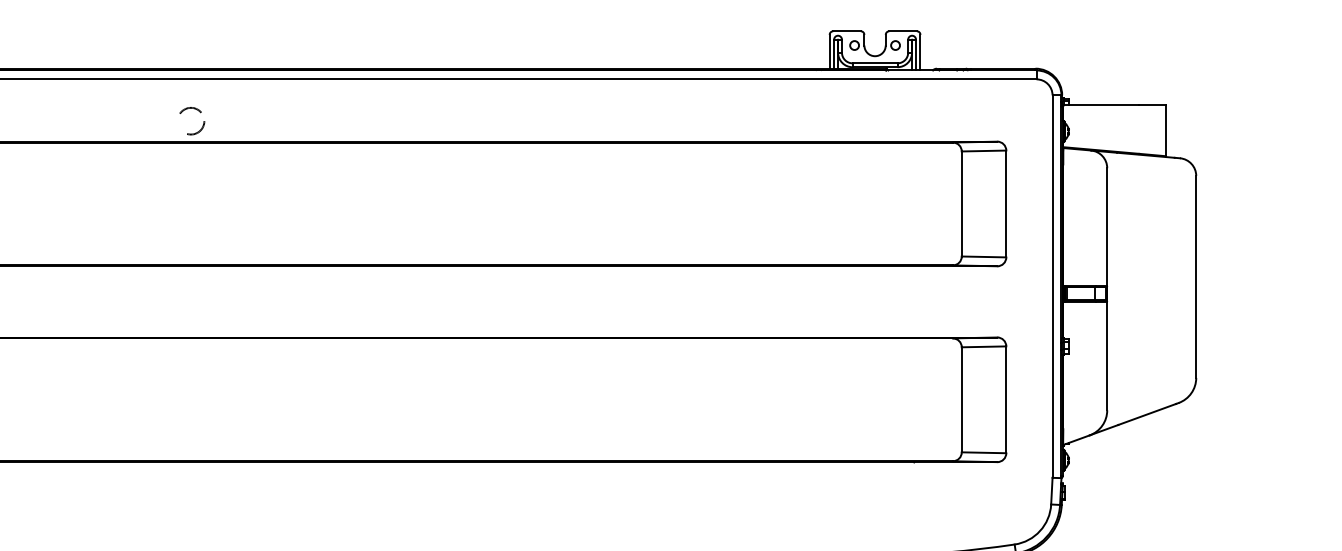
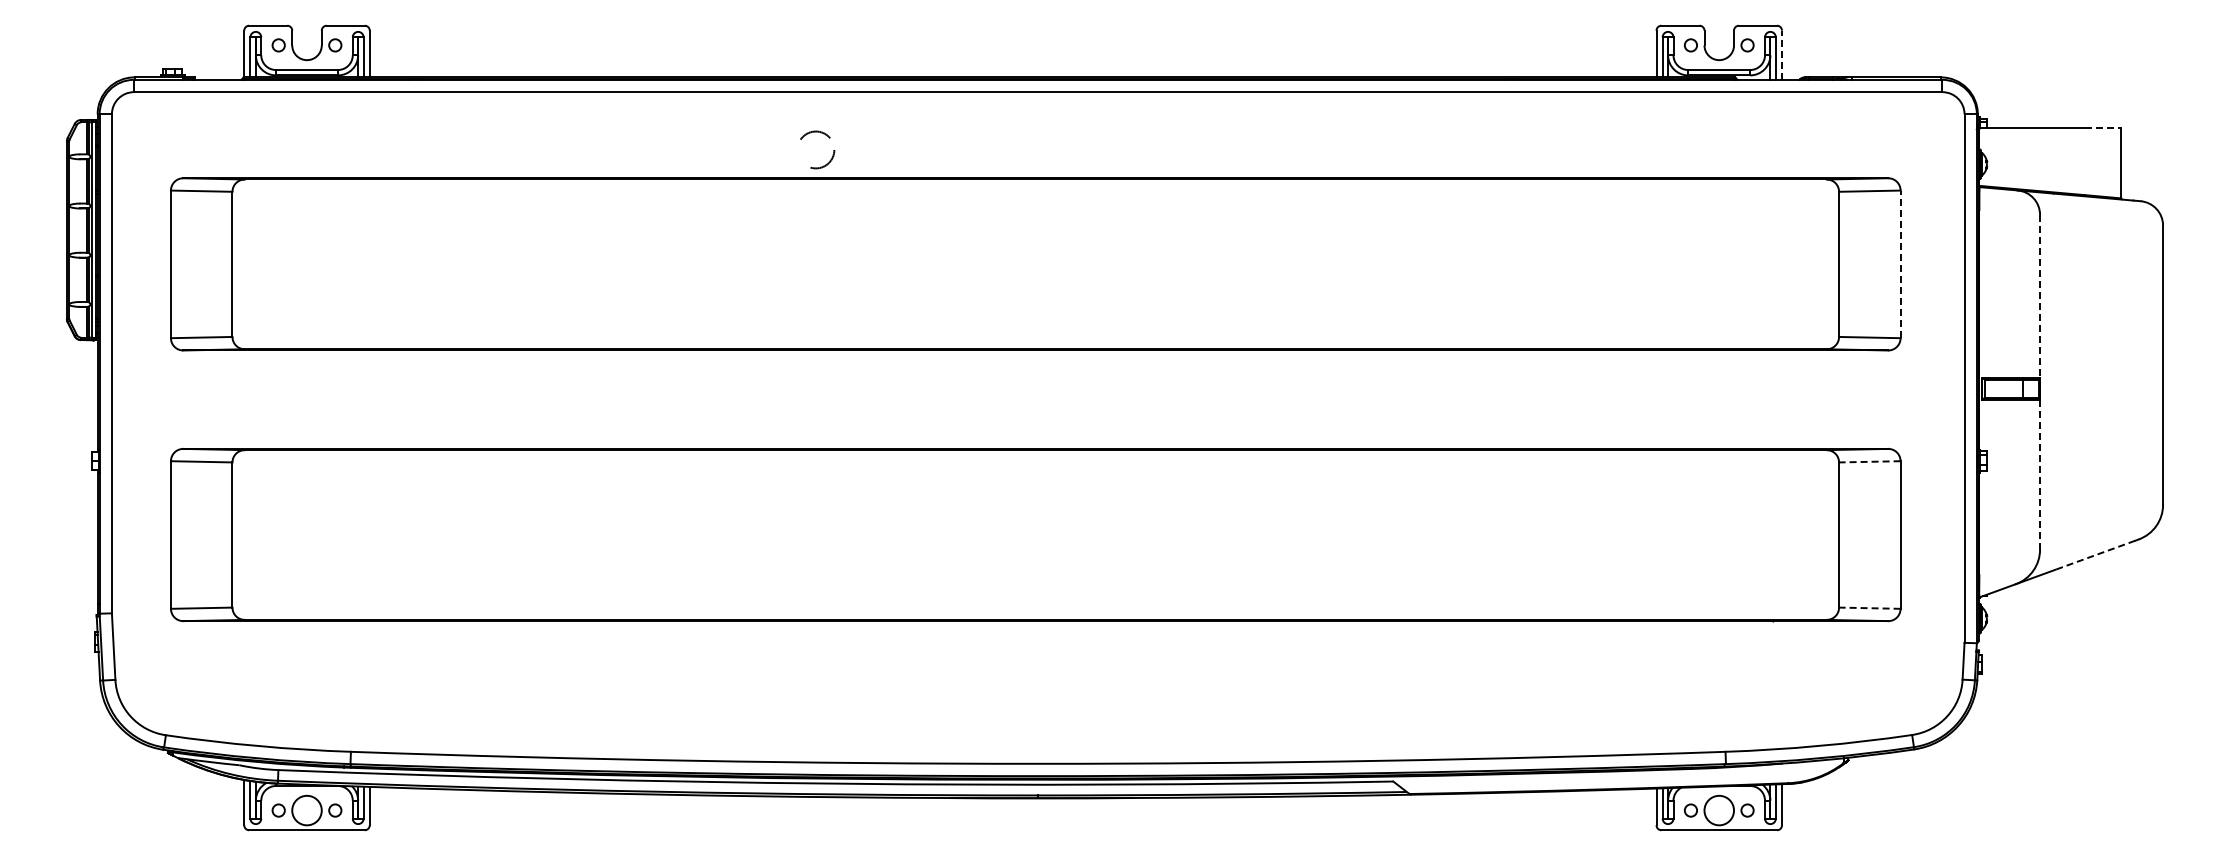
line: (920, 52) -> (1781, 55), solid -> dashed
line: (1153, 104) -> (2103, 127), solid -> dashed
circle: (192, 120) -> (817, 149), moved
line: (1006, 204) -> (1900, 264), solid -> dashed
line: (1107, 227) -> (2040, 296), solid -> dashed
line: (983, 346) -> (1869, 461), solid -> dashed
line: (1107, 356) -> (2040, 474), solid -> dashed
line: (1146, 414) -> (2094, 555), solid -> dashed
line: (983, 452) -> (1869, 608), solid -> dashed

